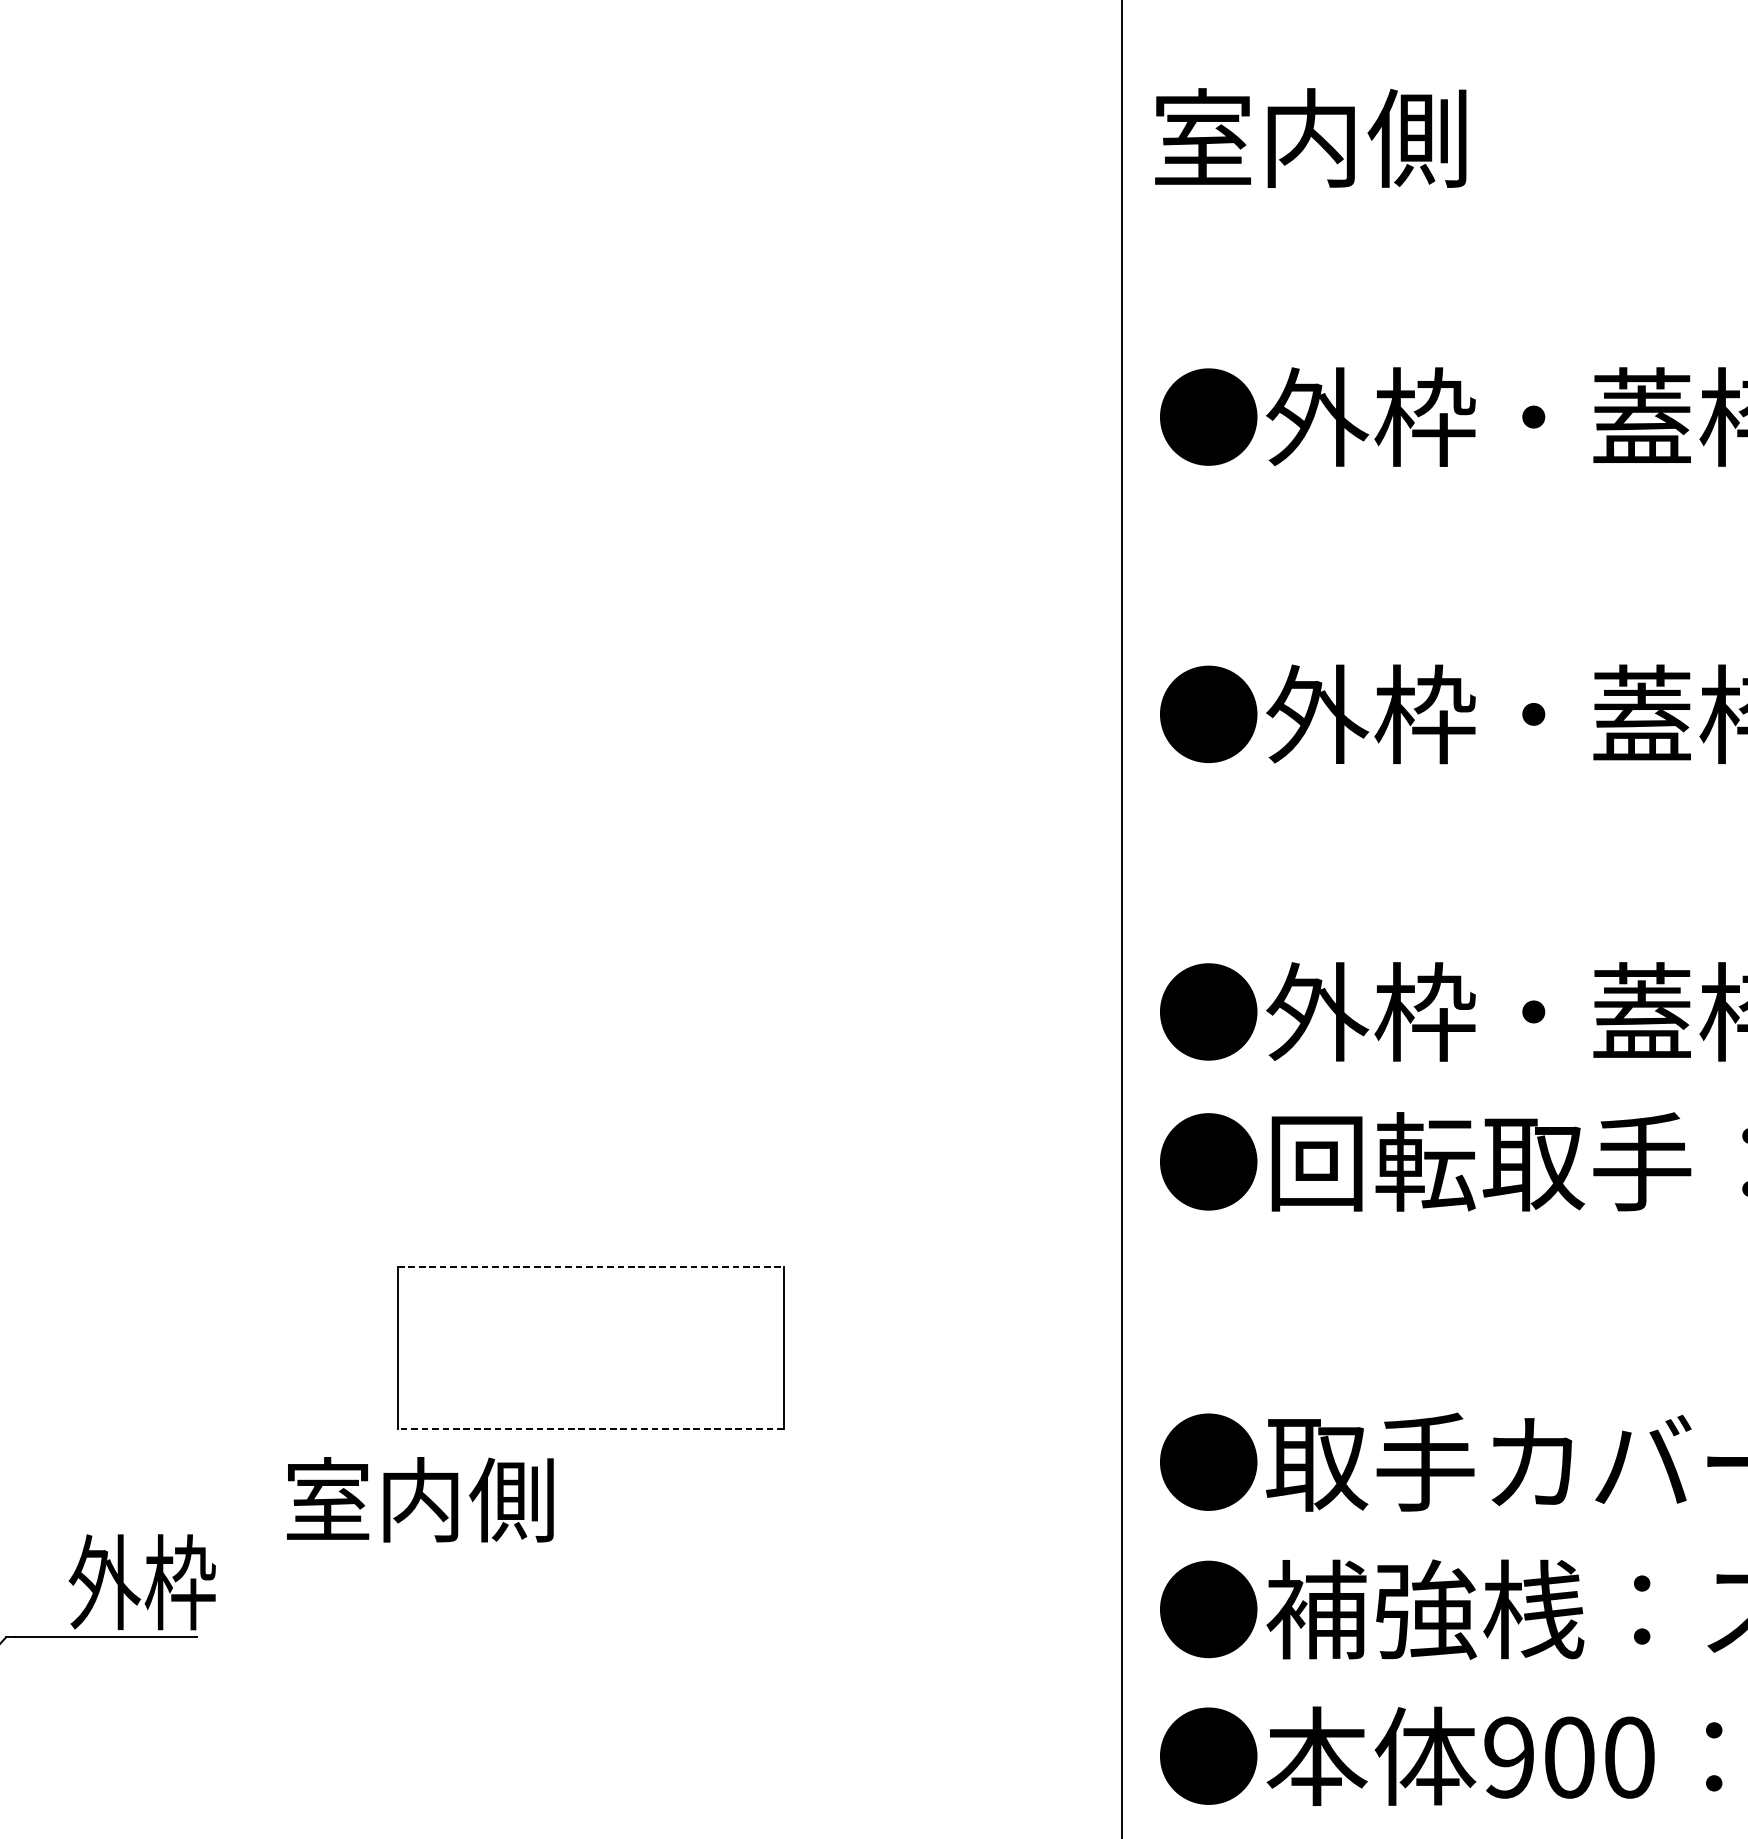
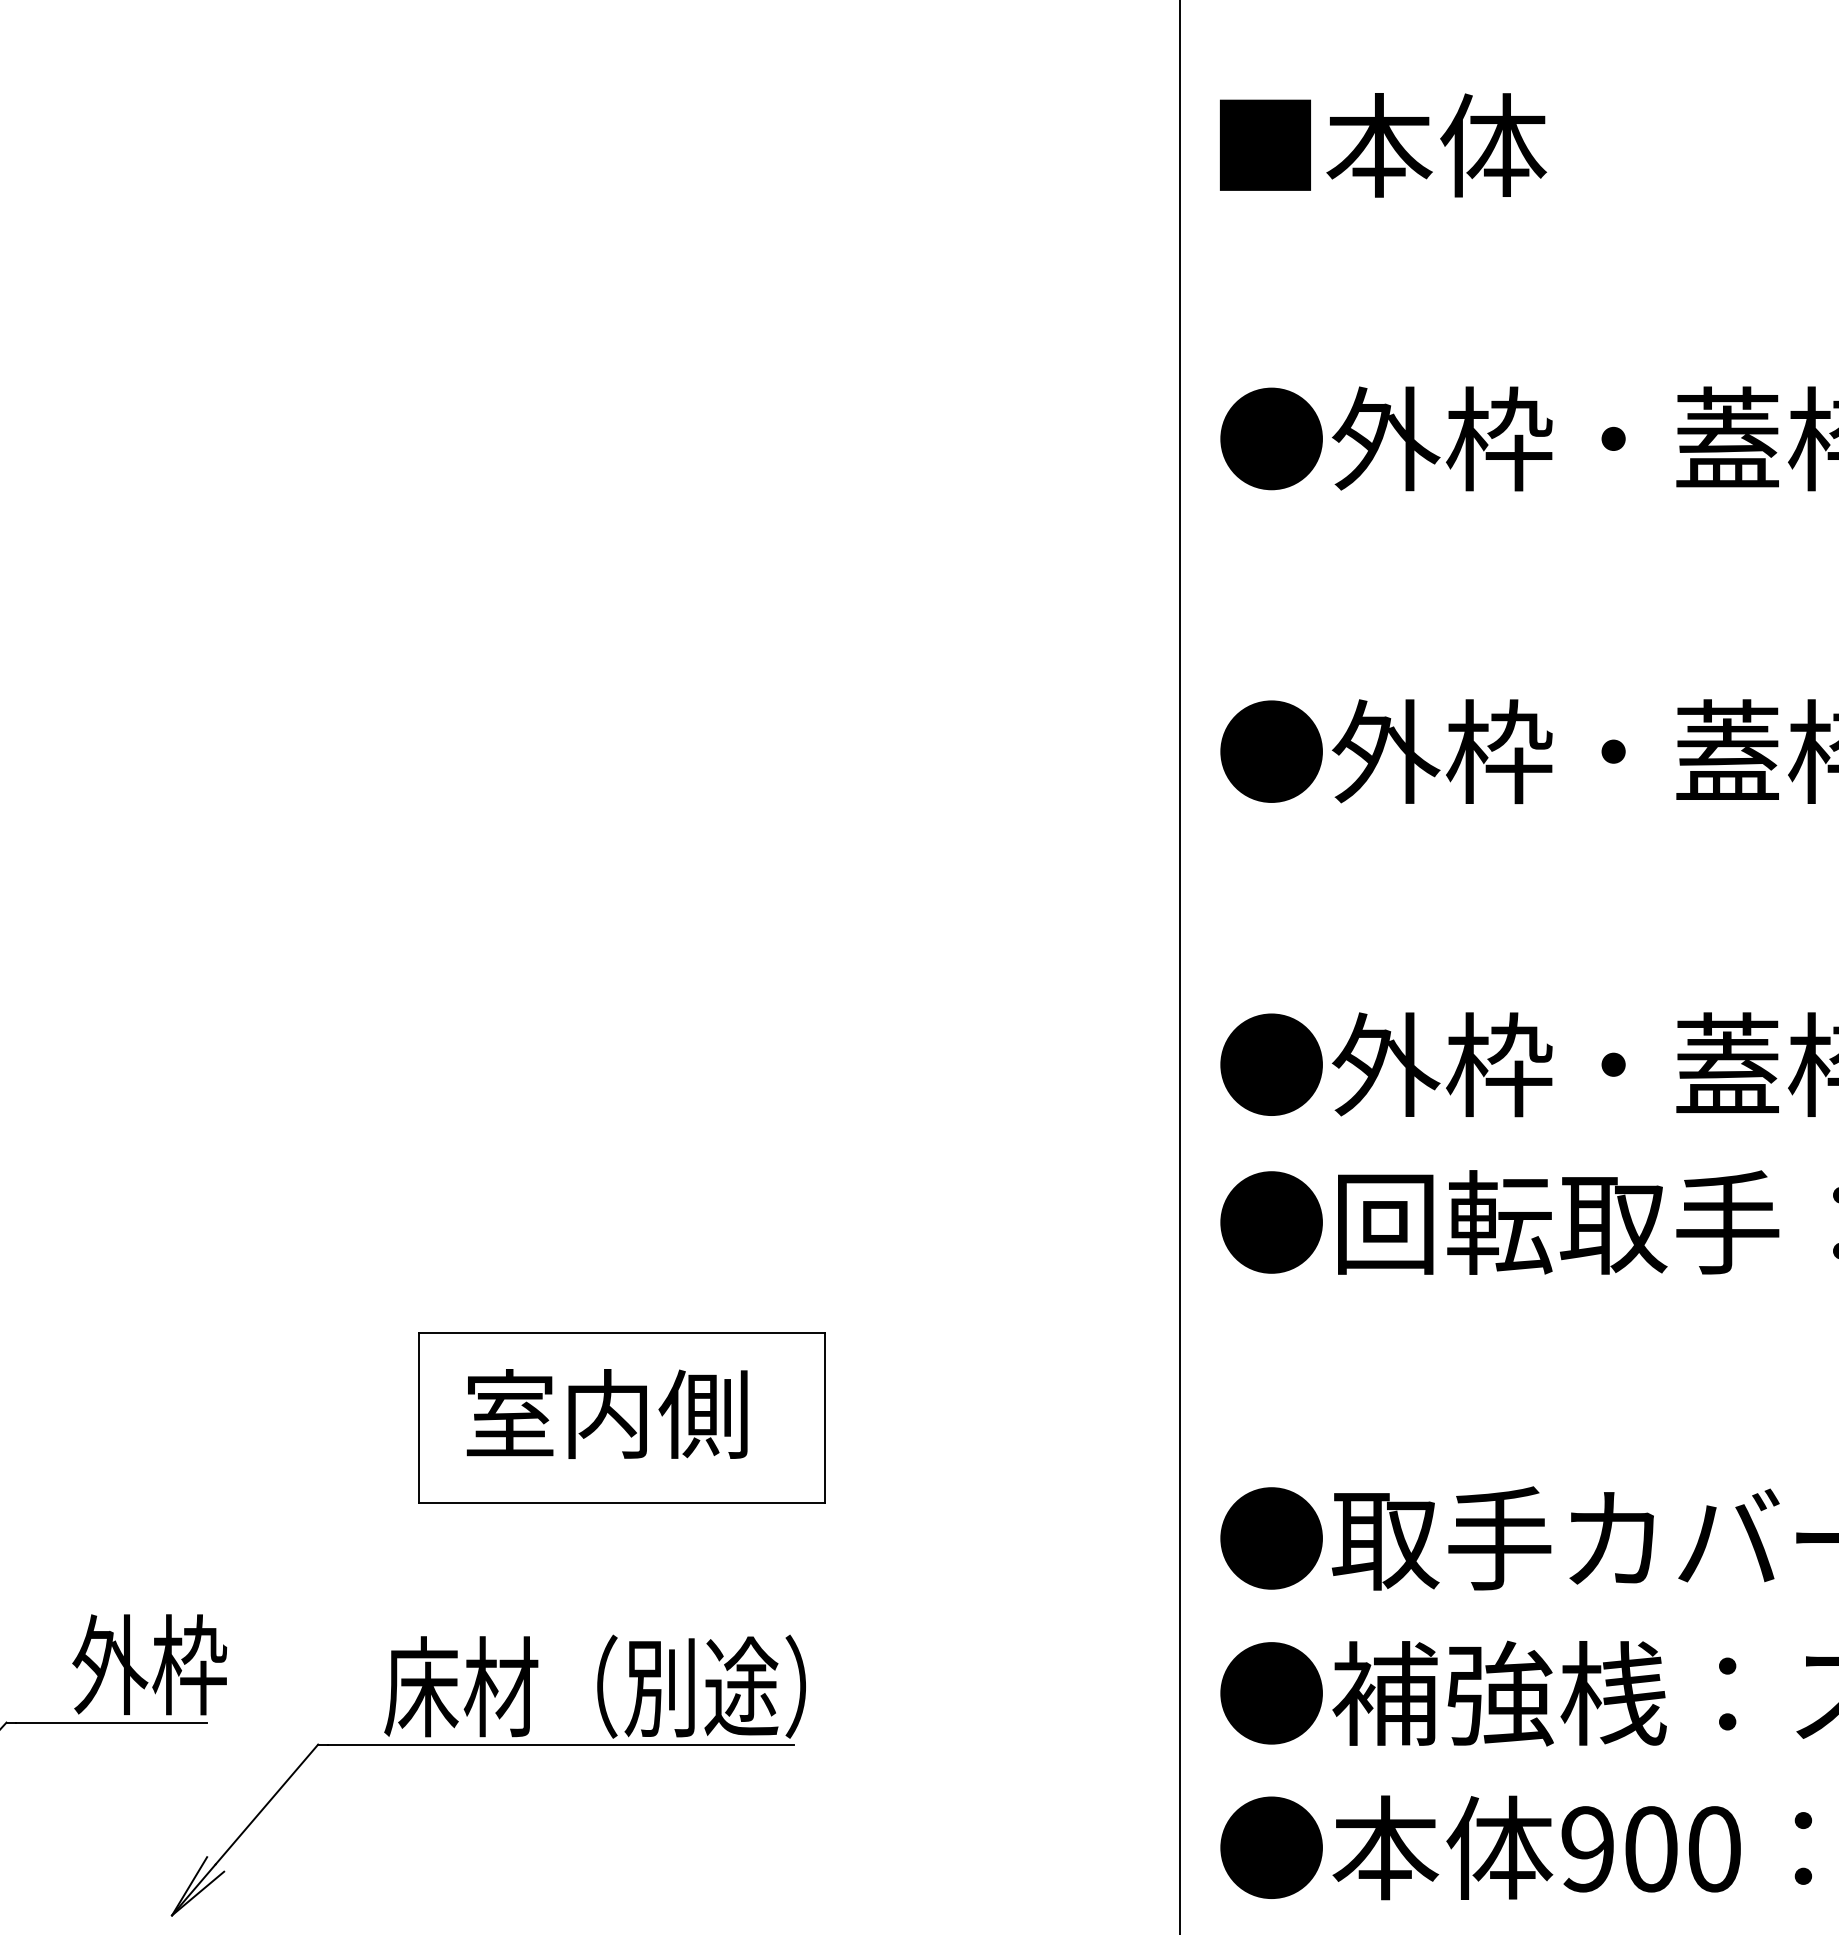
text: (1313, 137) -> (1381, 144), 室内側 -> ■本体
line: (590, 1267) -> (621, 1333), dashed -> solid
line: (590, 1428) -> (621, 1503), dashed -> solid
text: (419, 1499) -> (606, 1413), moved
part: (463, 1658) -> (487, 1745), added

